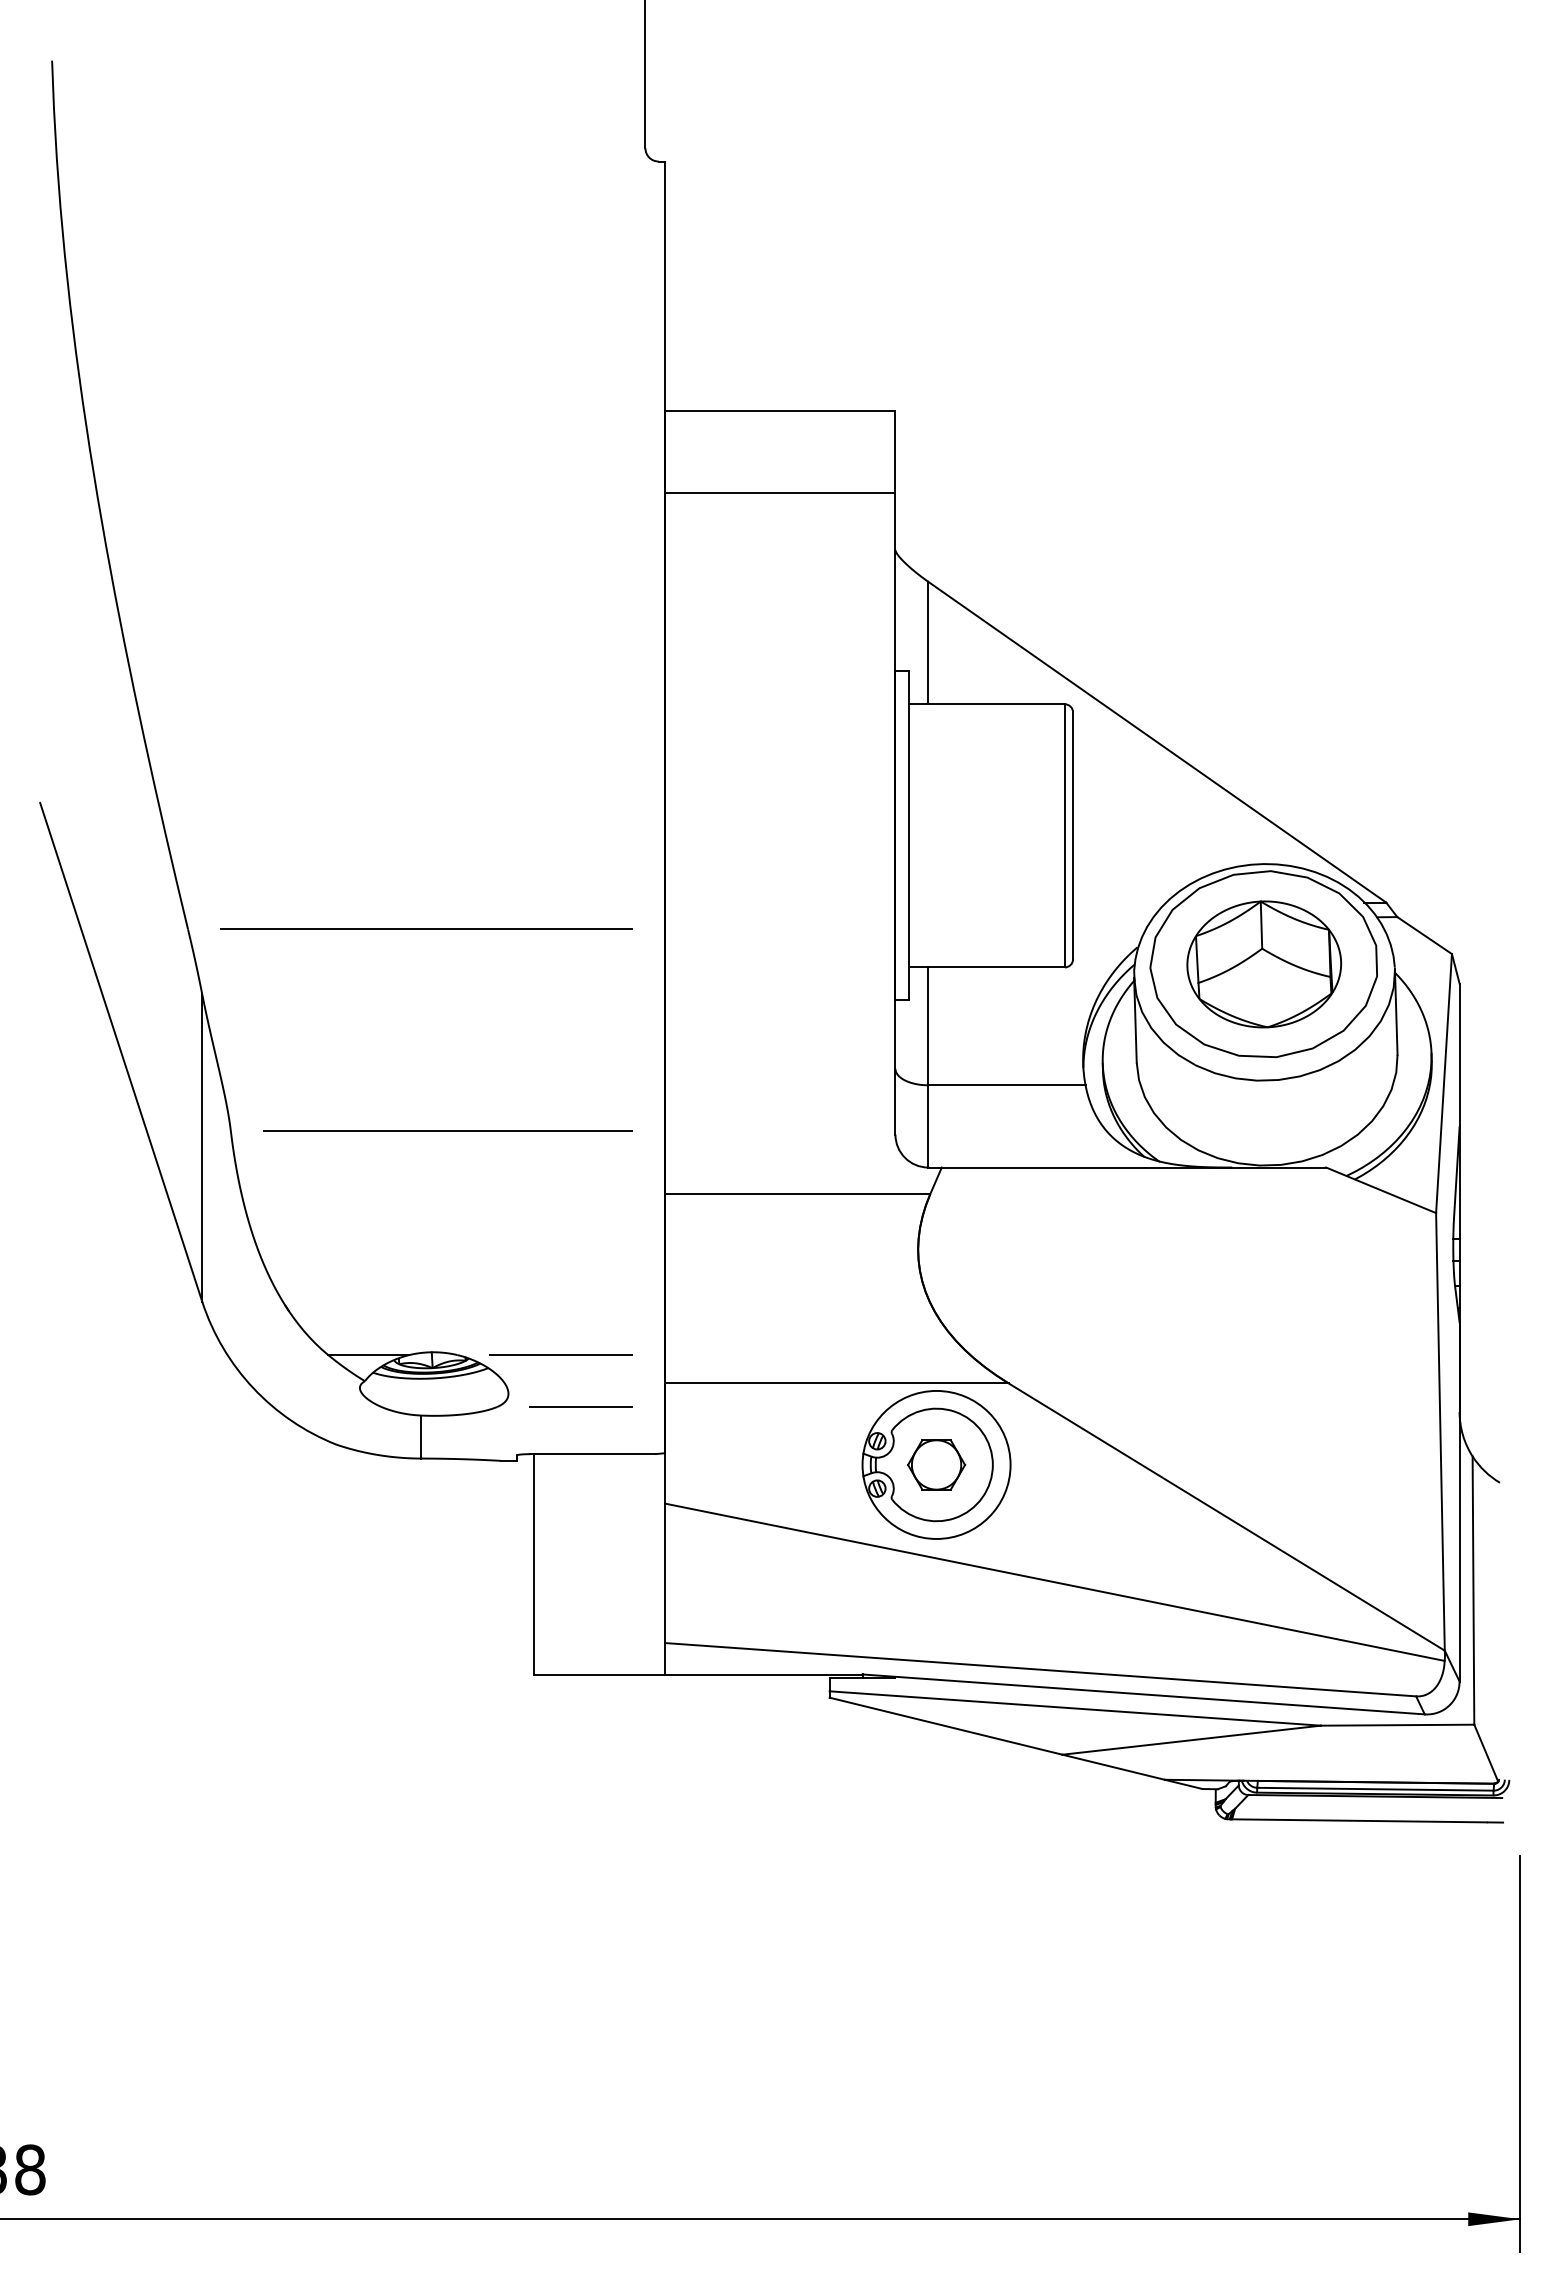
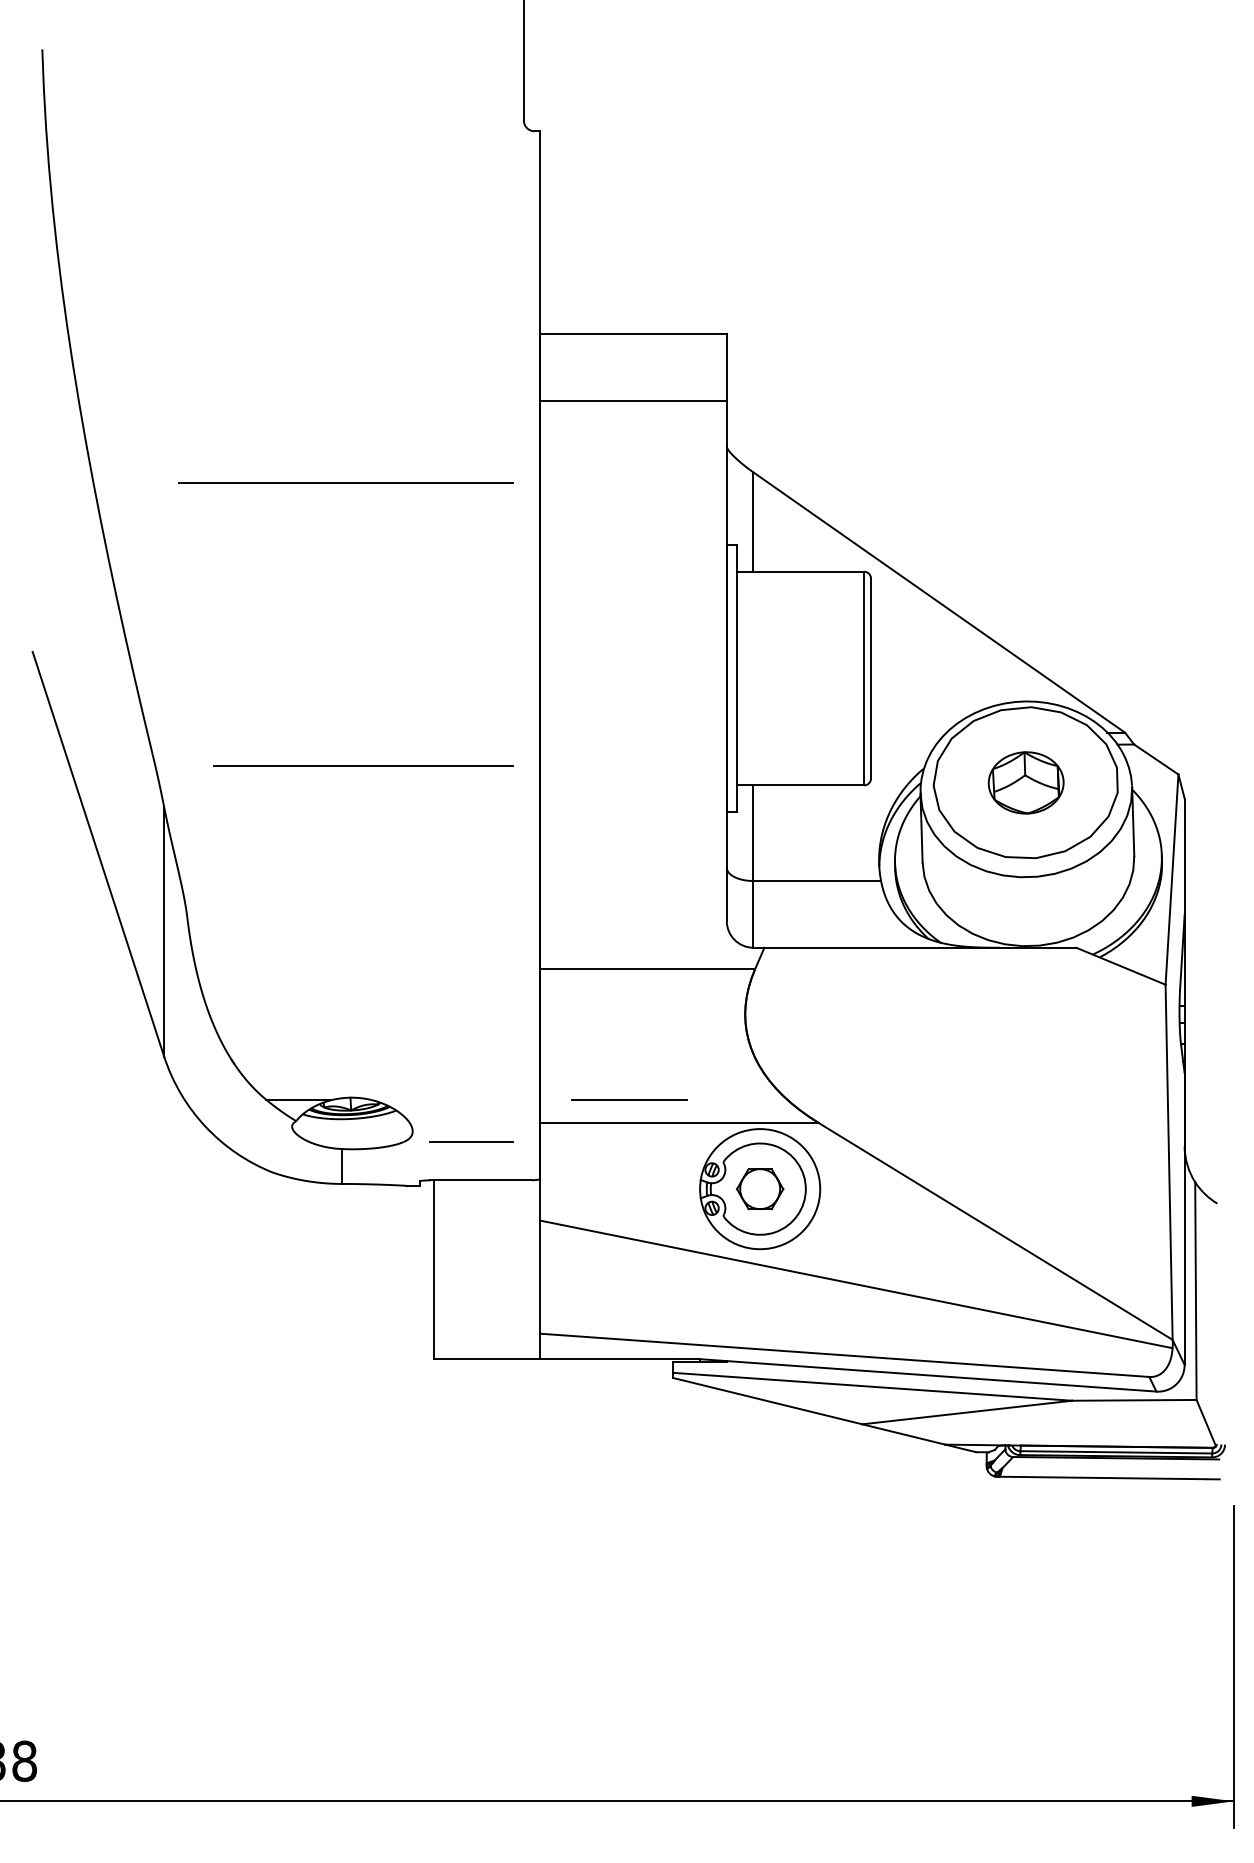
line: (426, 928) -> (346, 482), moved
part: (1264, 964) -> (1026, 782), size x0.6
line: (447, 1130) -> (363, 765), moved
line: (560, 1354) -> (628, 1099), moved

